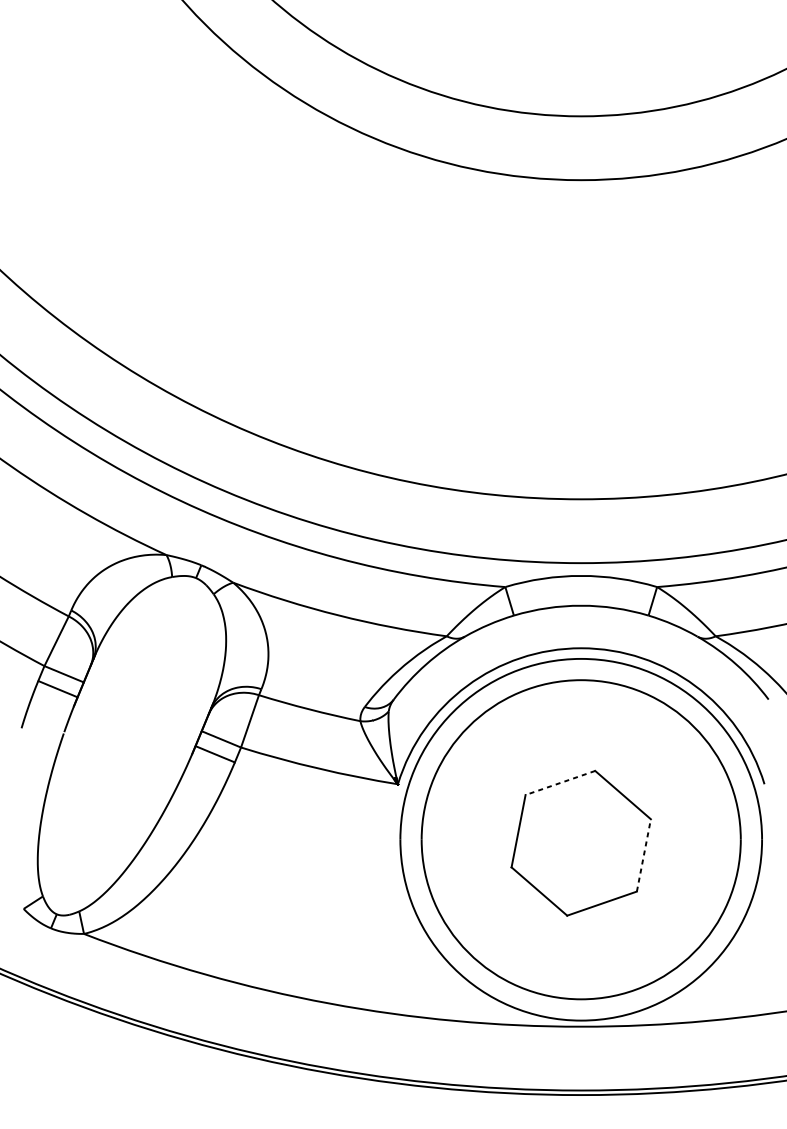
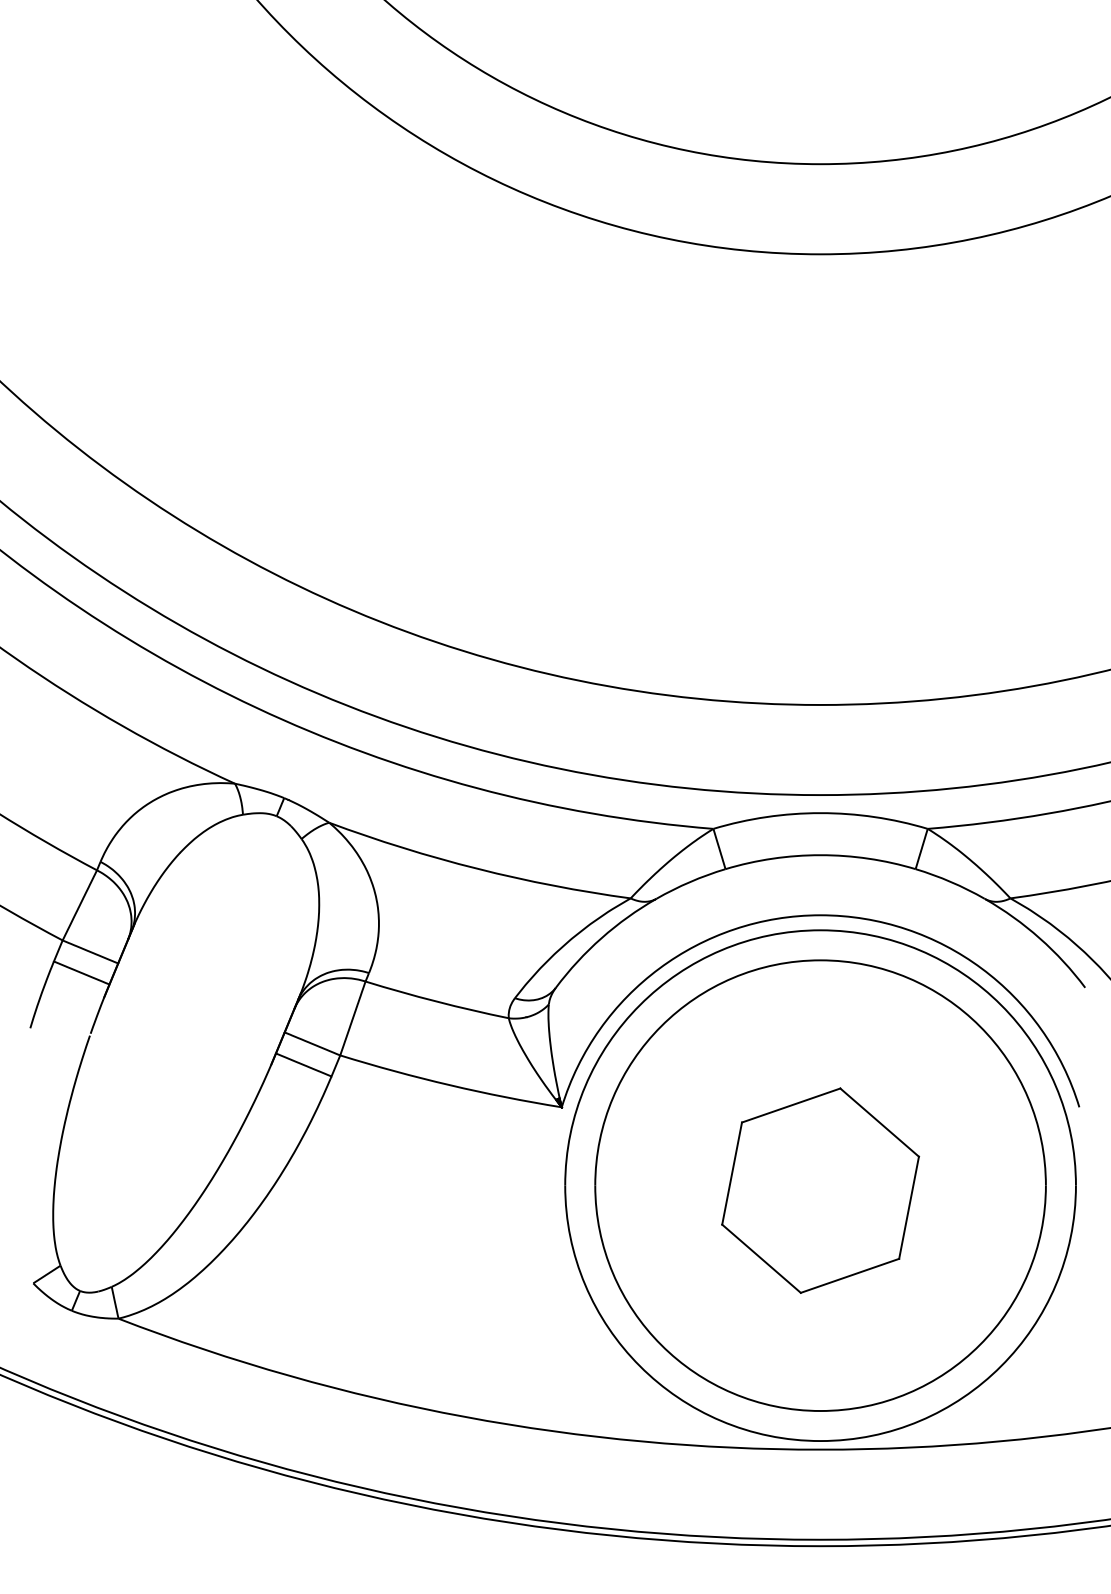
line: (559, 782) -> (790, 1105), dashed -> solid
line: (644, 855) -> (909, 1207), dashed -> solid

